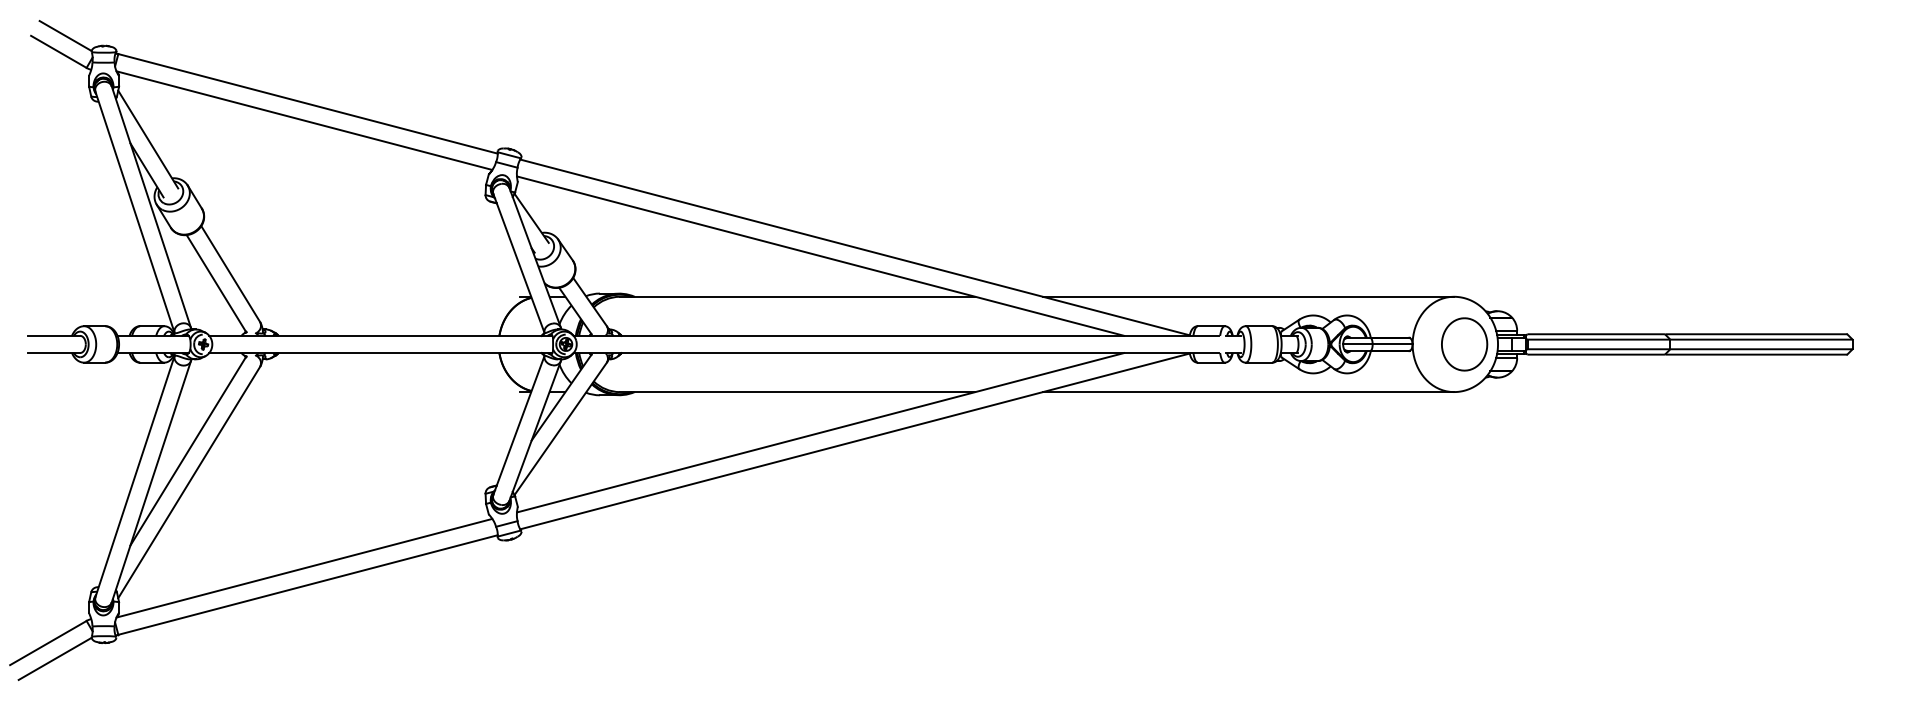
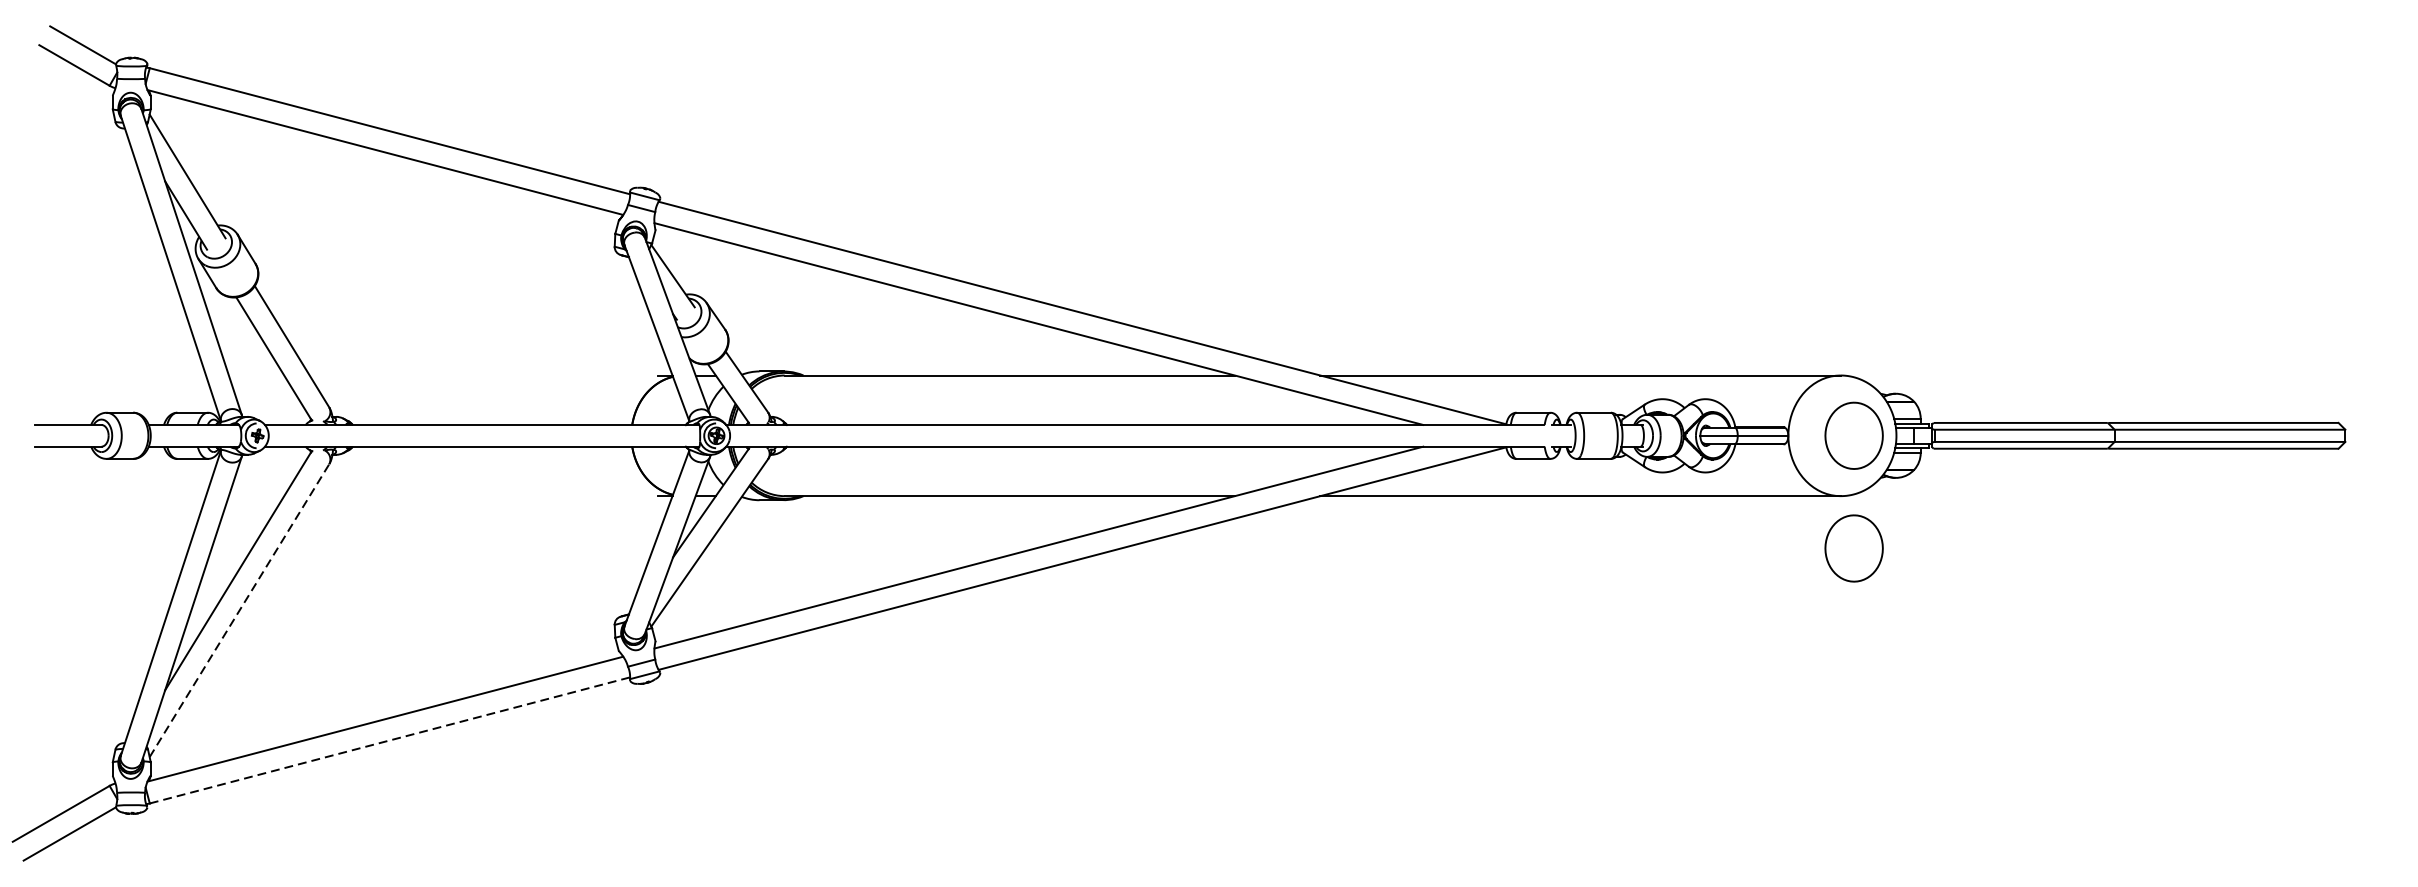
part: (1464, 433) -> (1854, 548), added
line: (189, 482) -> (239, 610), solid -> dashed
line: (308, 584) -> (390, 739), solid -> dashed

